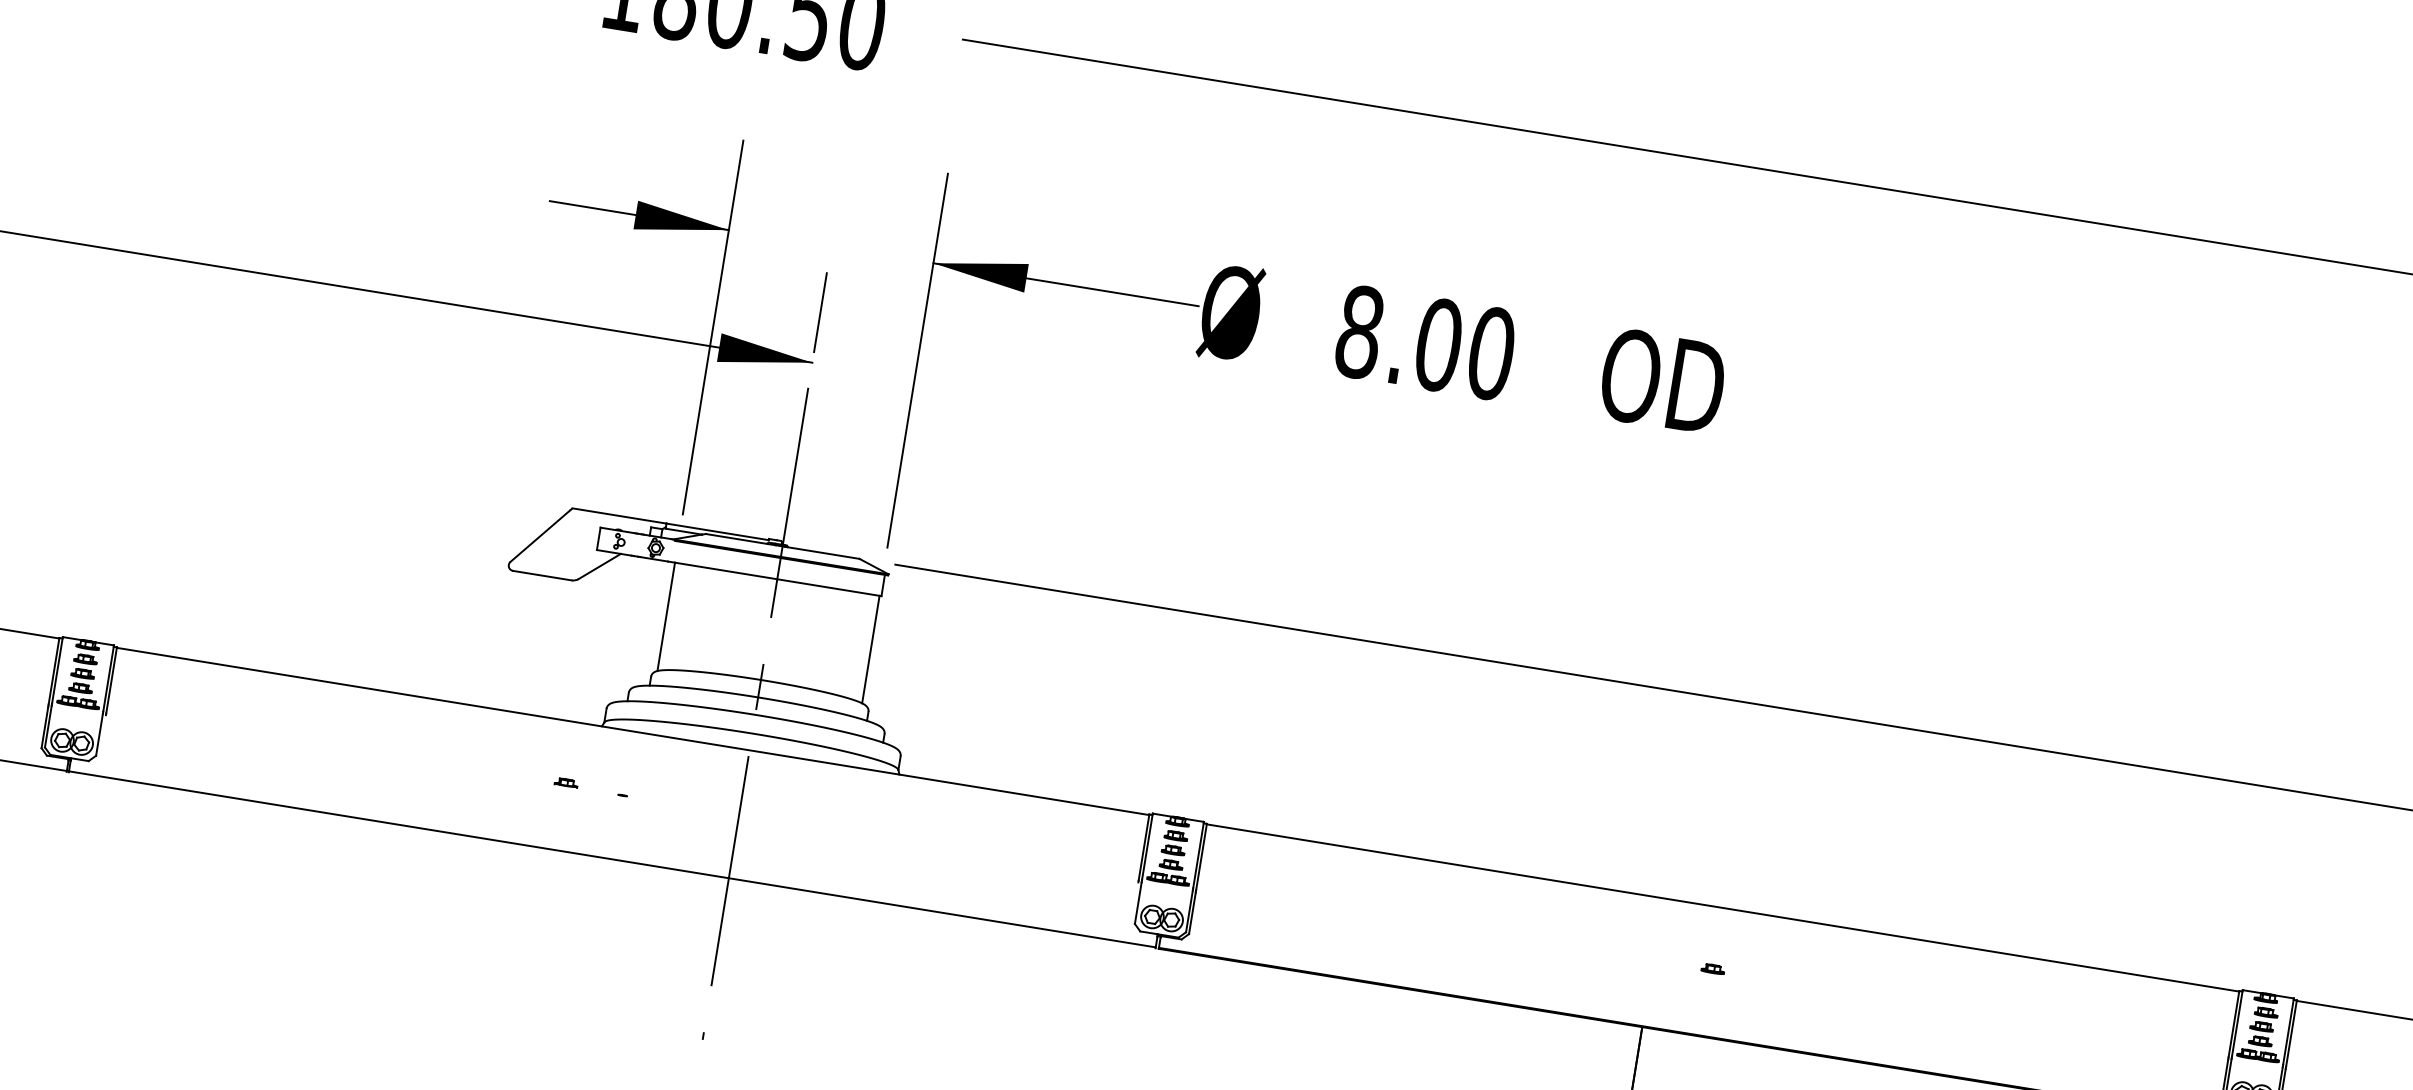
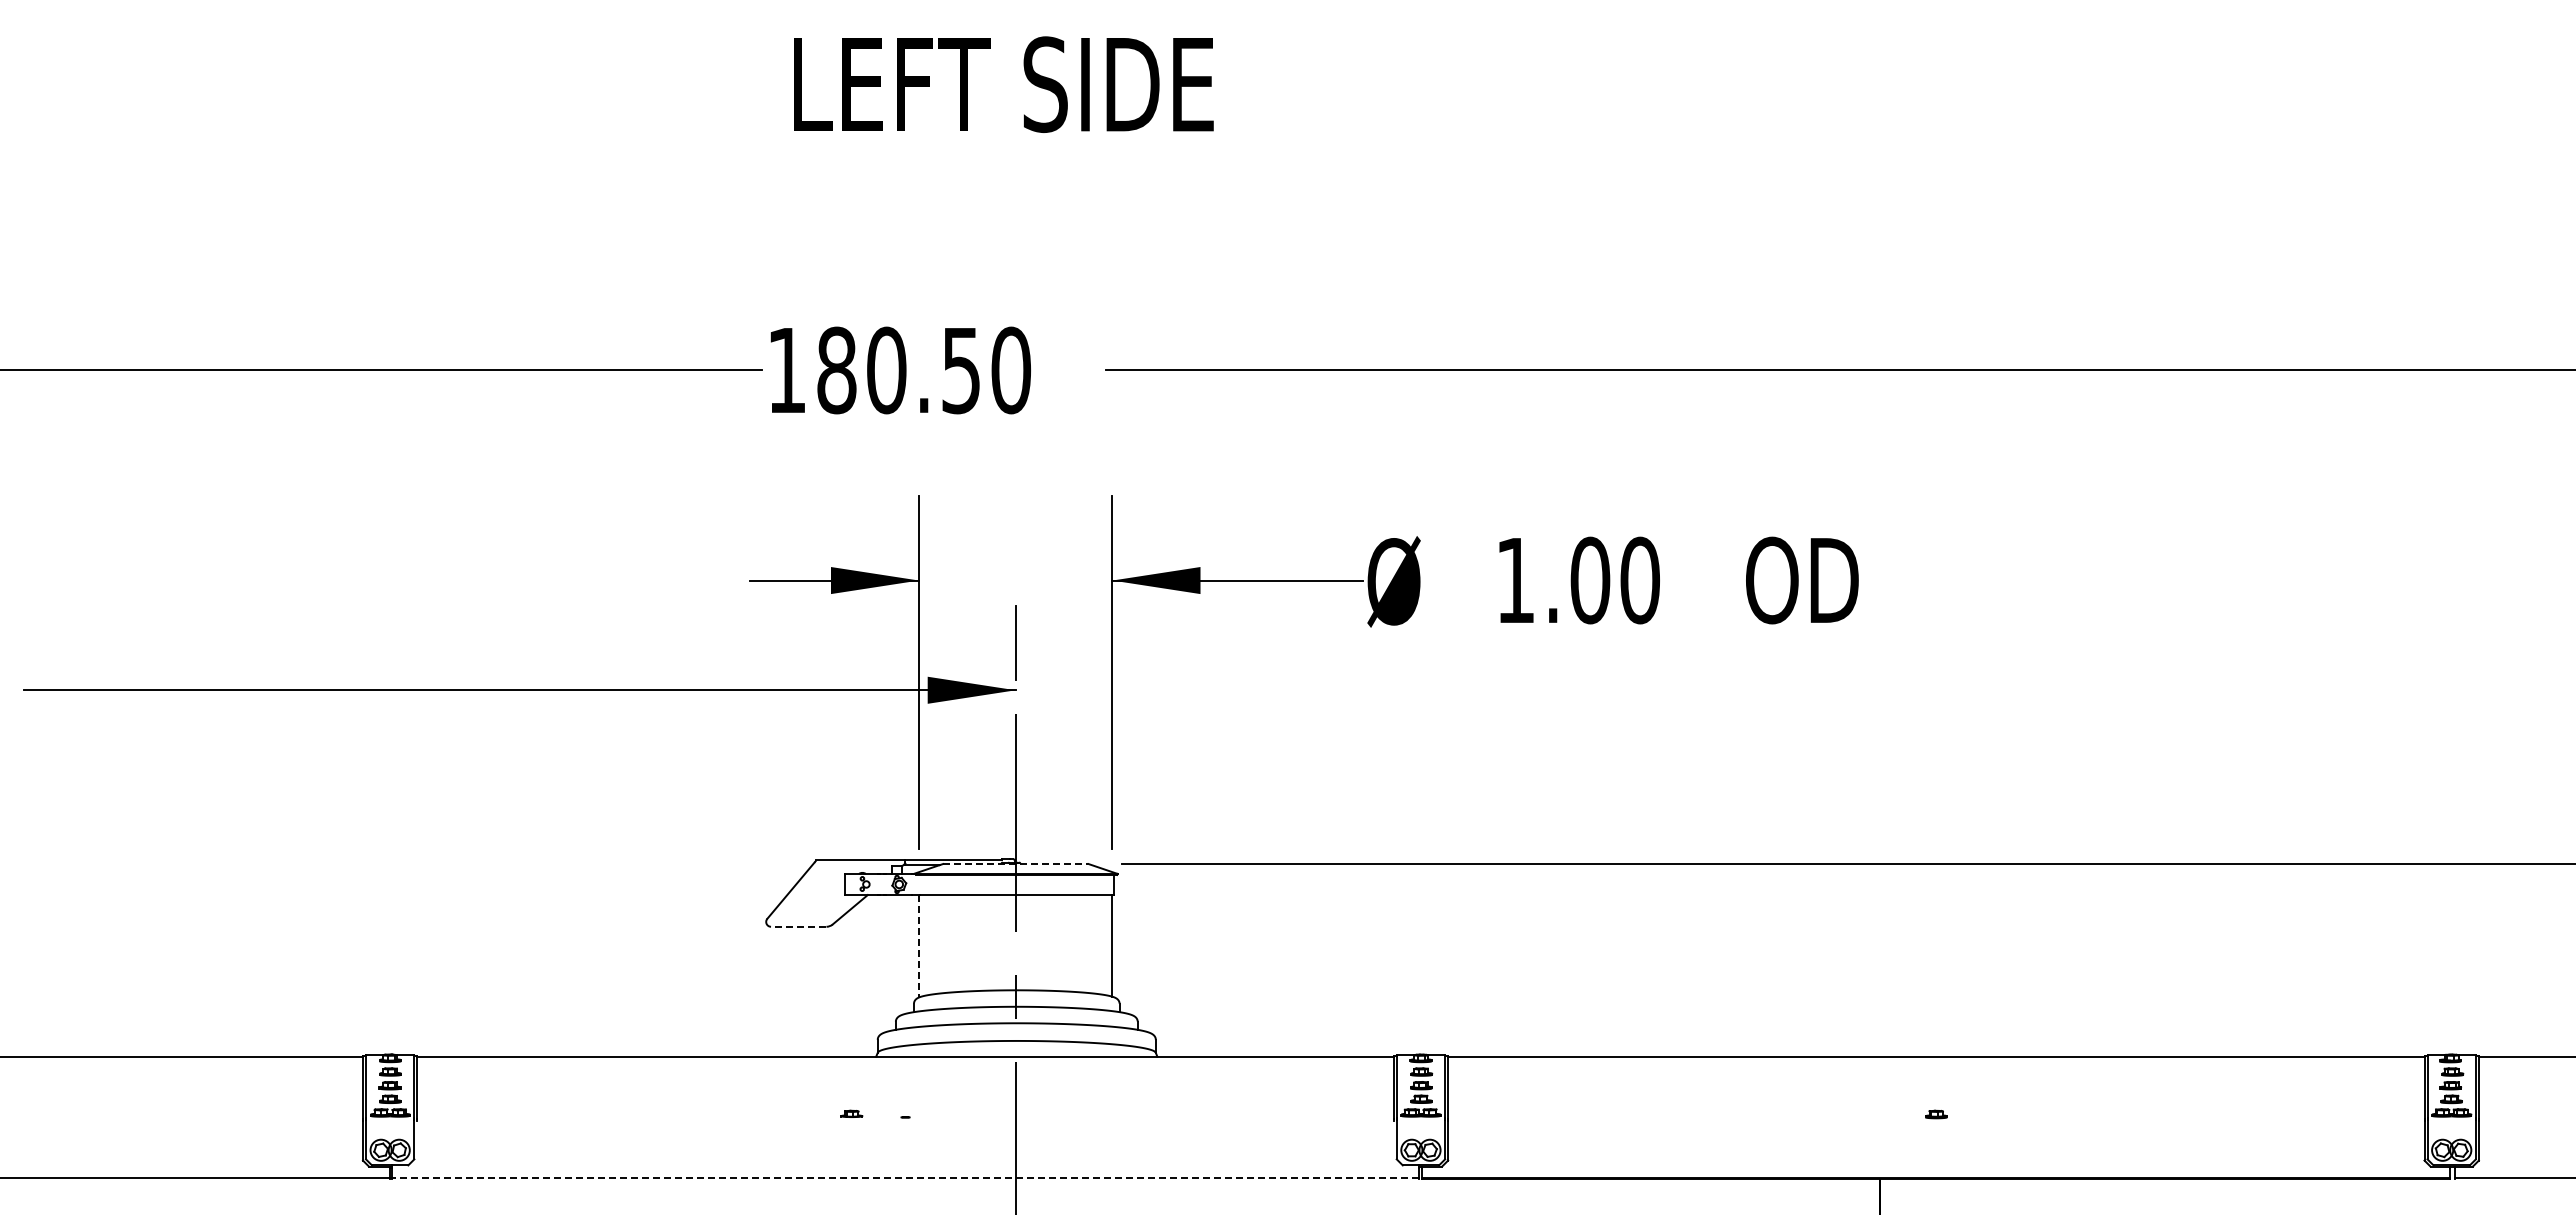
text: (1359, 332) -> (1515, 580), 8.00 -> 1.00
line: (782, 546) -> (1015, 864), solid -> dashed
line: (542, 575) -> (798, 926), solid -> dashed
line: (666, 617) -> (919, 946), solid -> dashed
line: (612, 859) -> (905, 1177), solid -> dashed

